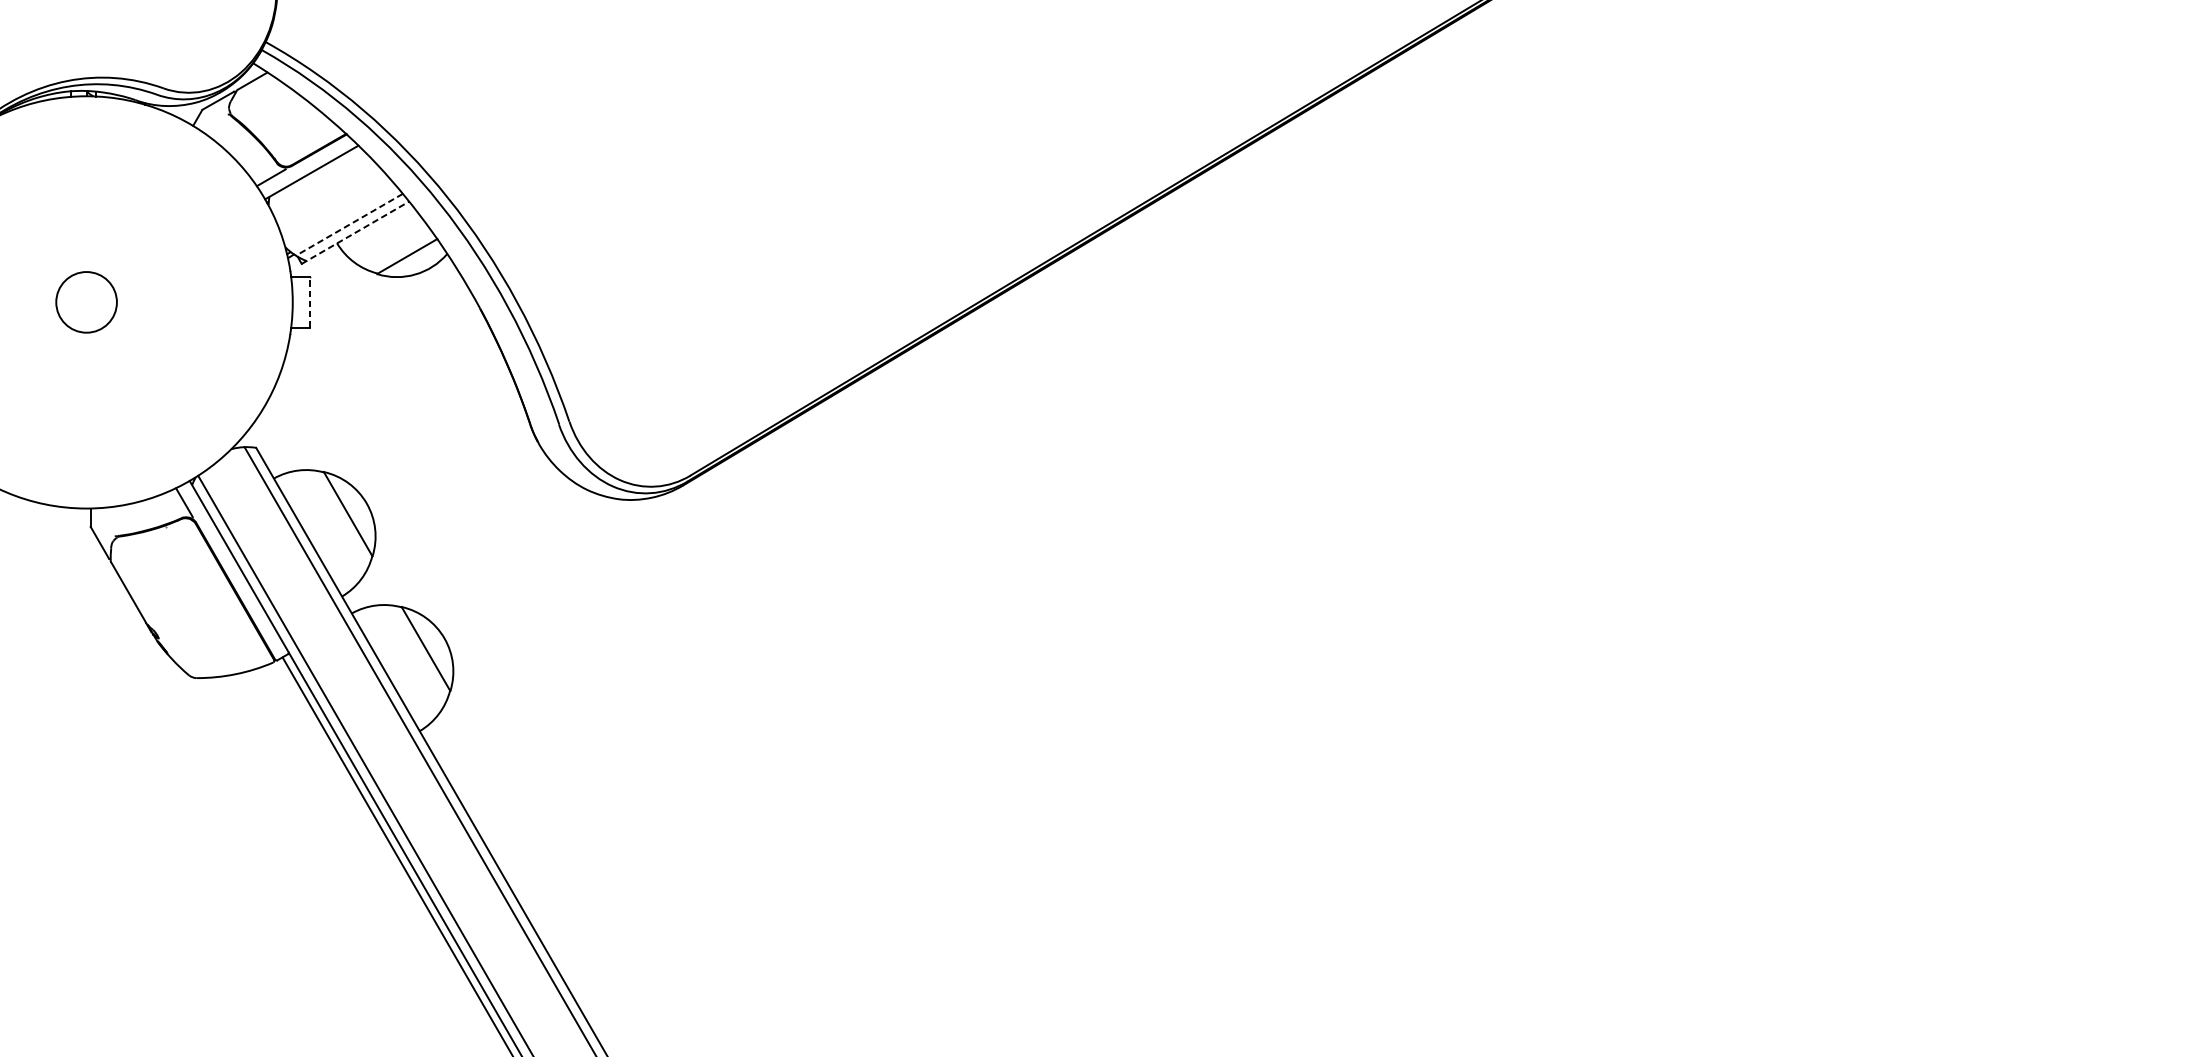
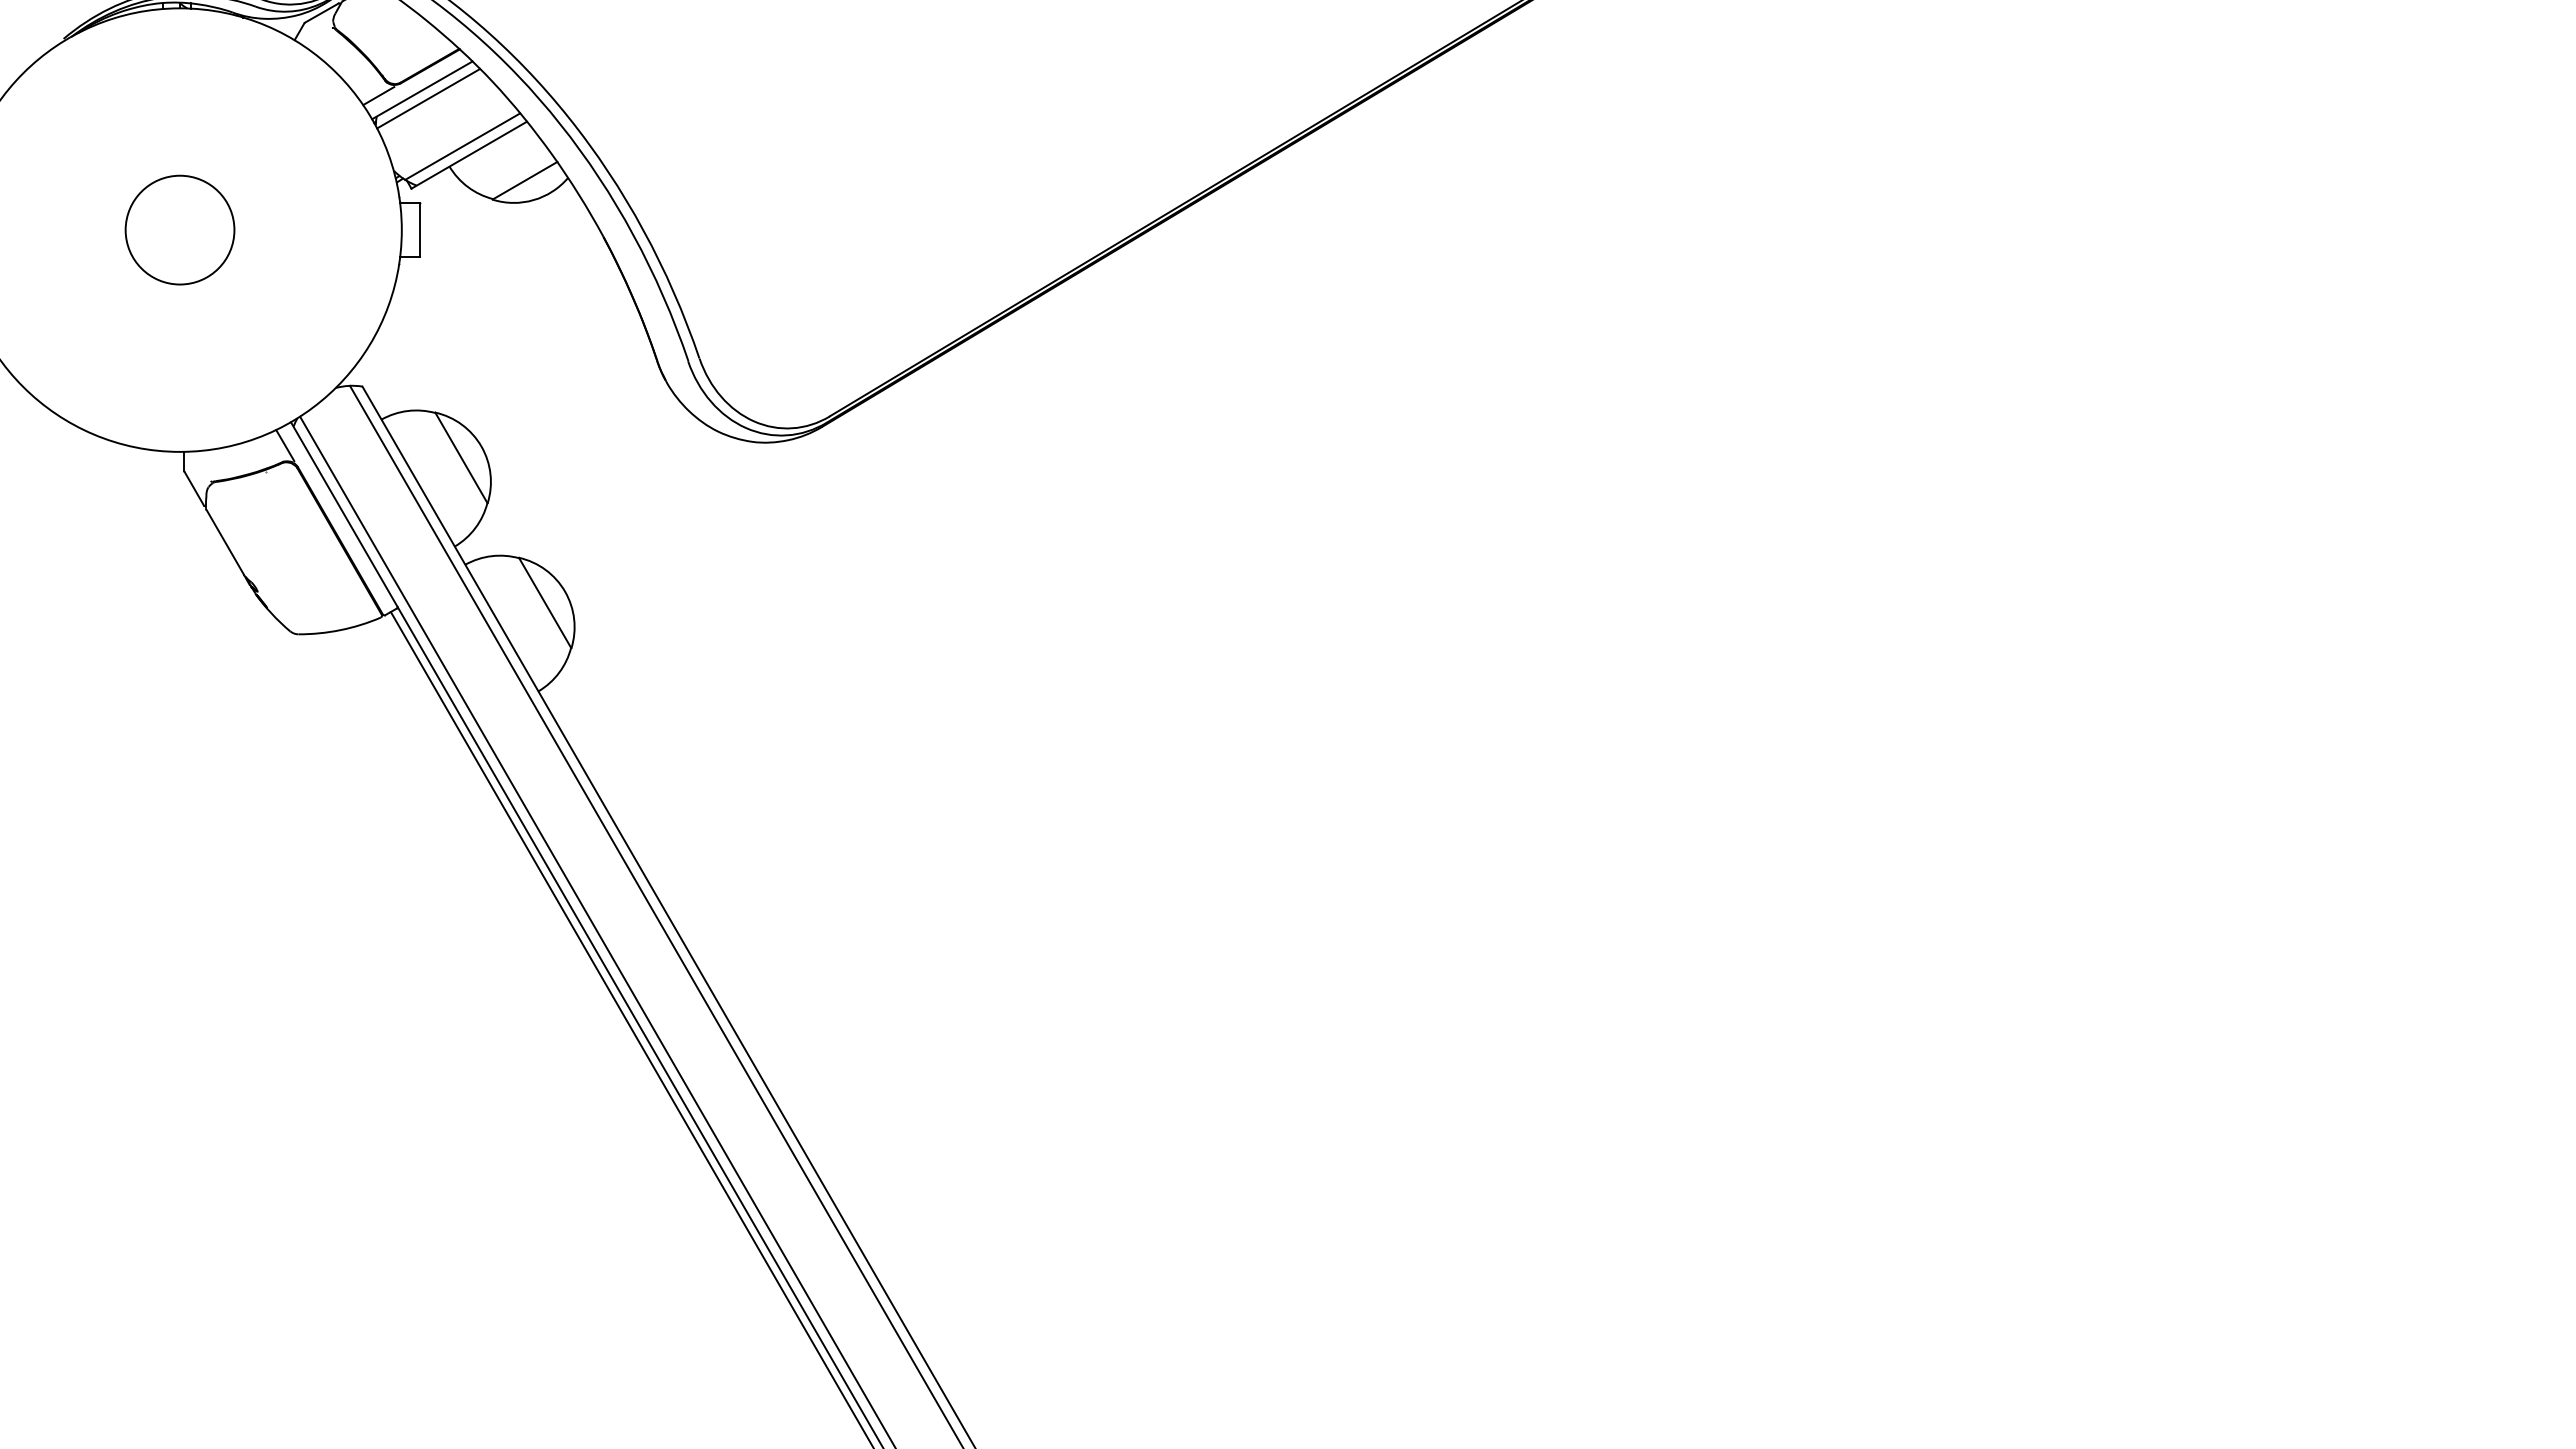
line: (317, 180) -> (428, 98), added
line: (349, 224) -> (462, 146), dashed -> solid
line: (355, 233) -> (469, 155), dashed -> solid
circle: (86, 301) -> (179, 229), size x1.67
line: (310, 301) -> (420, 229), dashed -> solid

